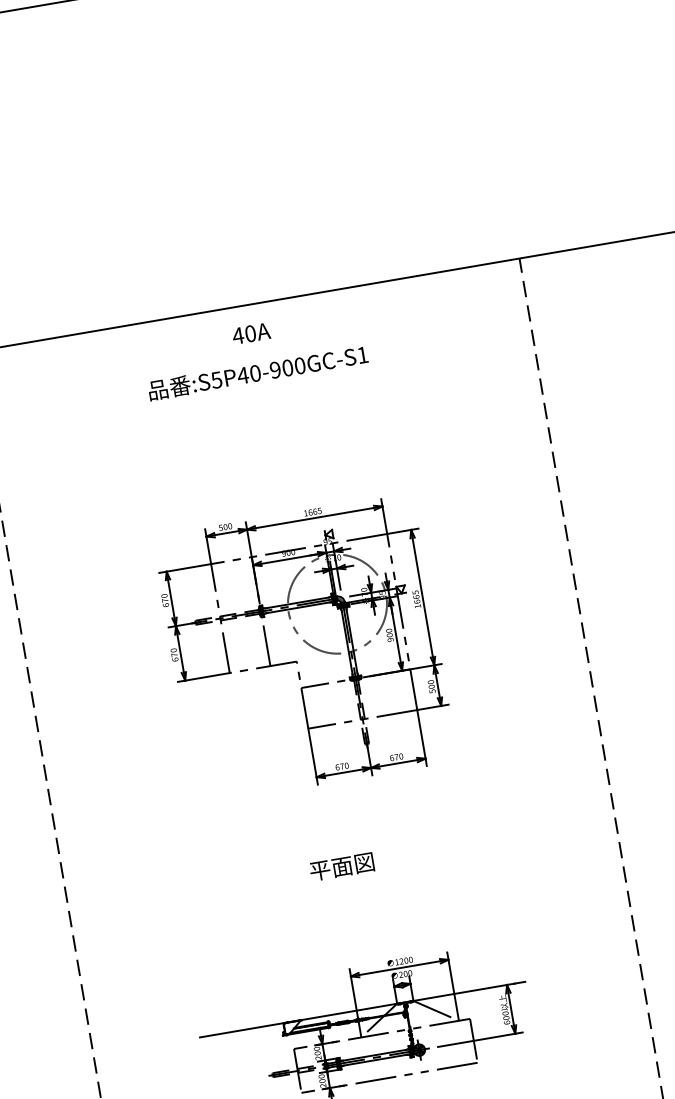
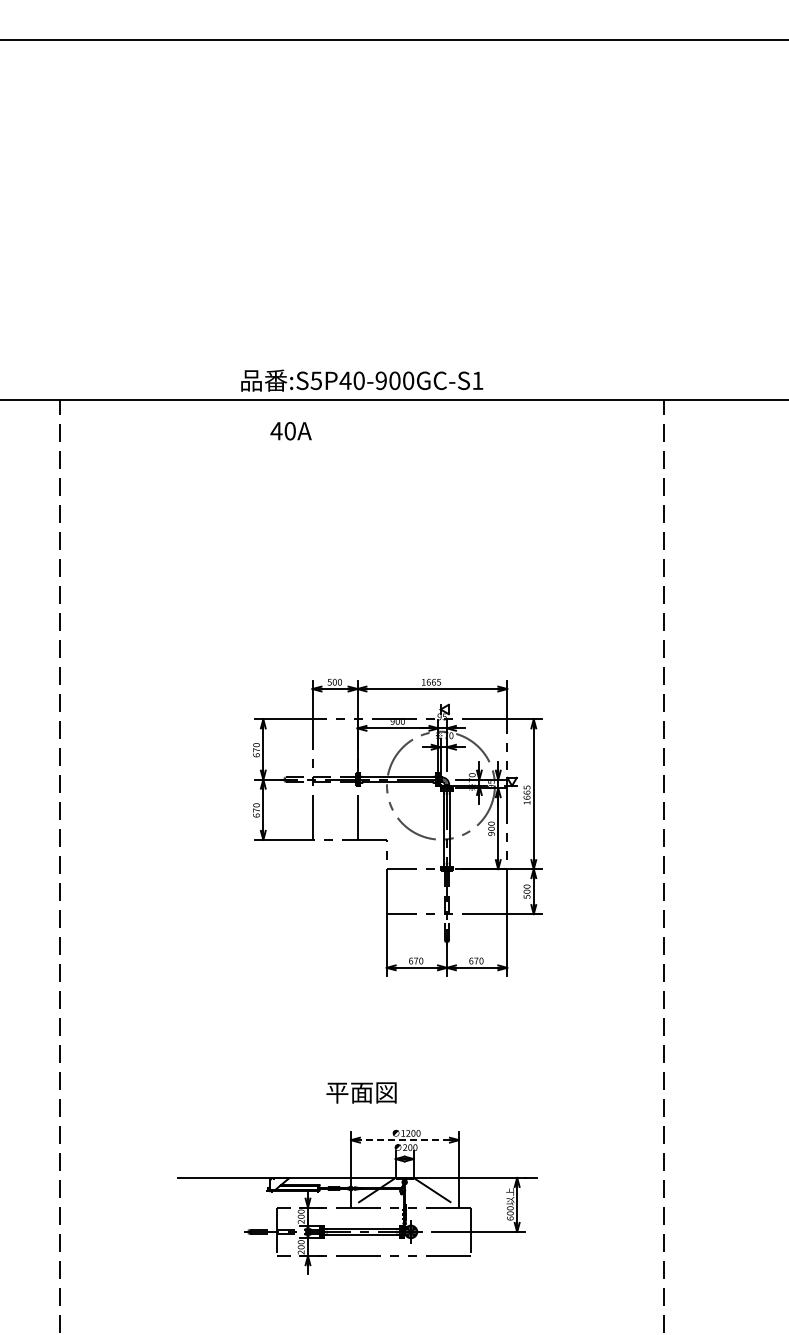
text: (250, 334) -> (290, 431), moved
text: (258, 372) -> (362, 380), moved
part: (304, 648) -> (397, 827), moved
text: (341, 866) -> (361, 1092), moved
line: (399, 968) -> (404, 1140), solid -> dashed

